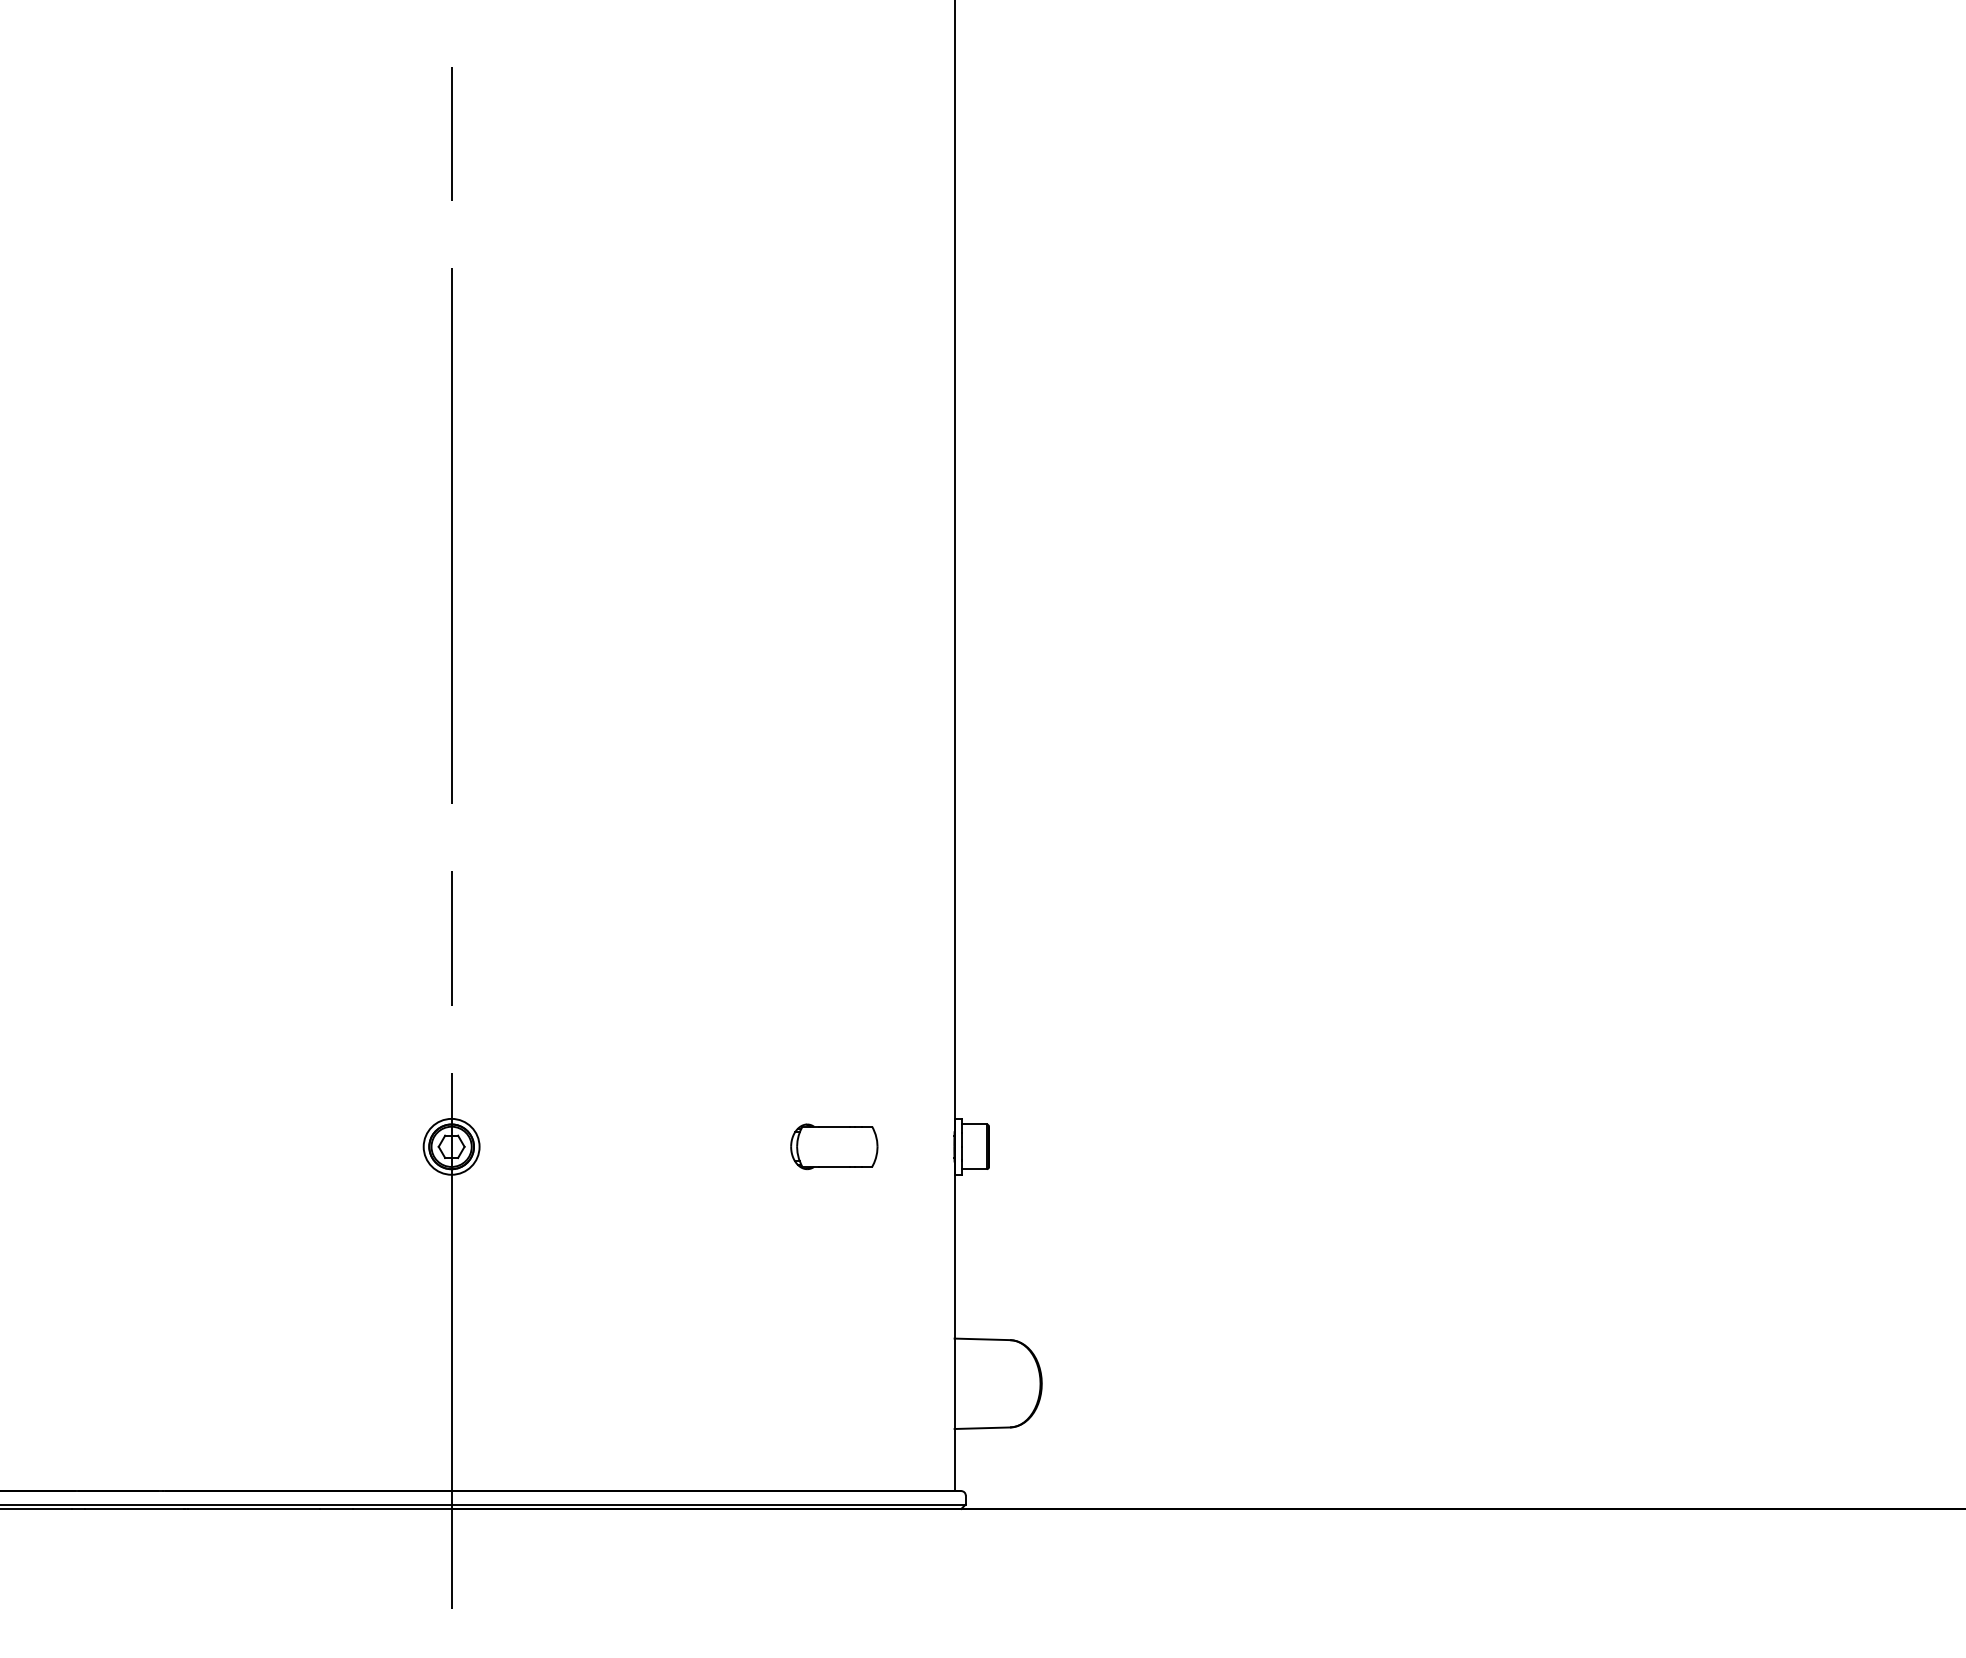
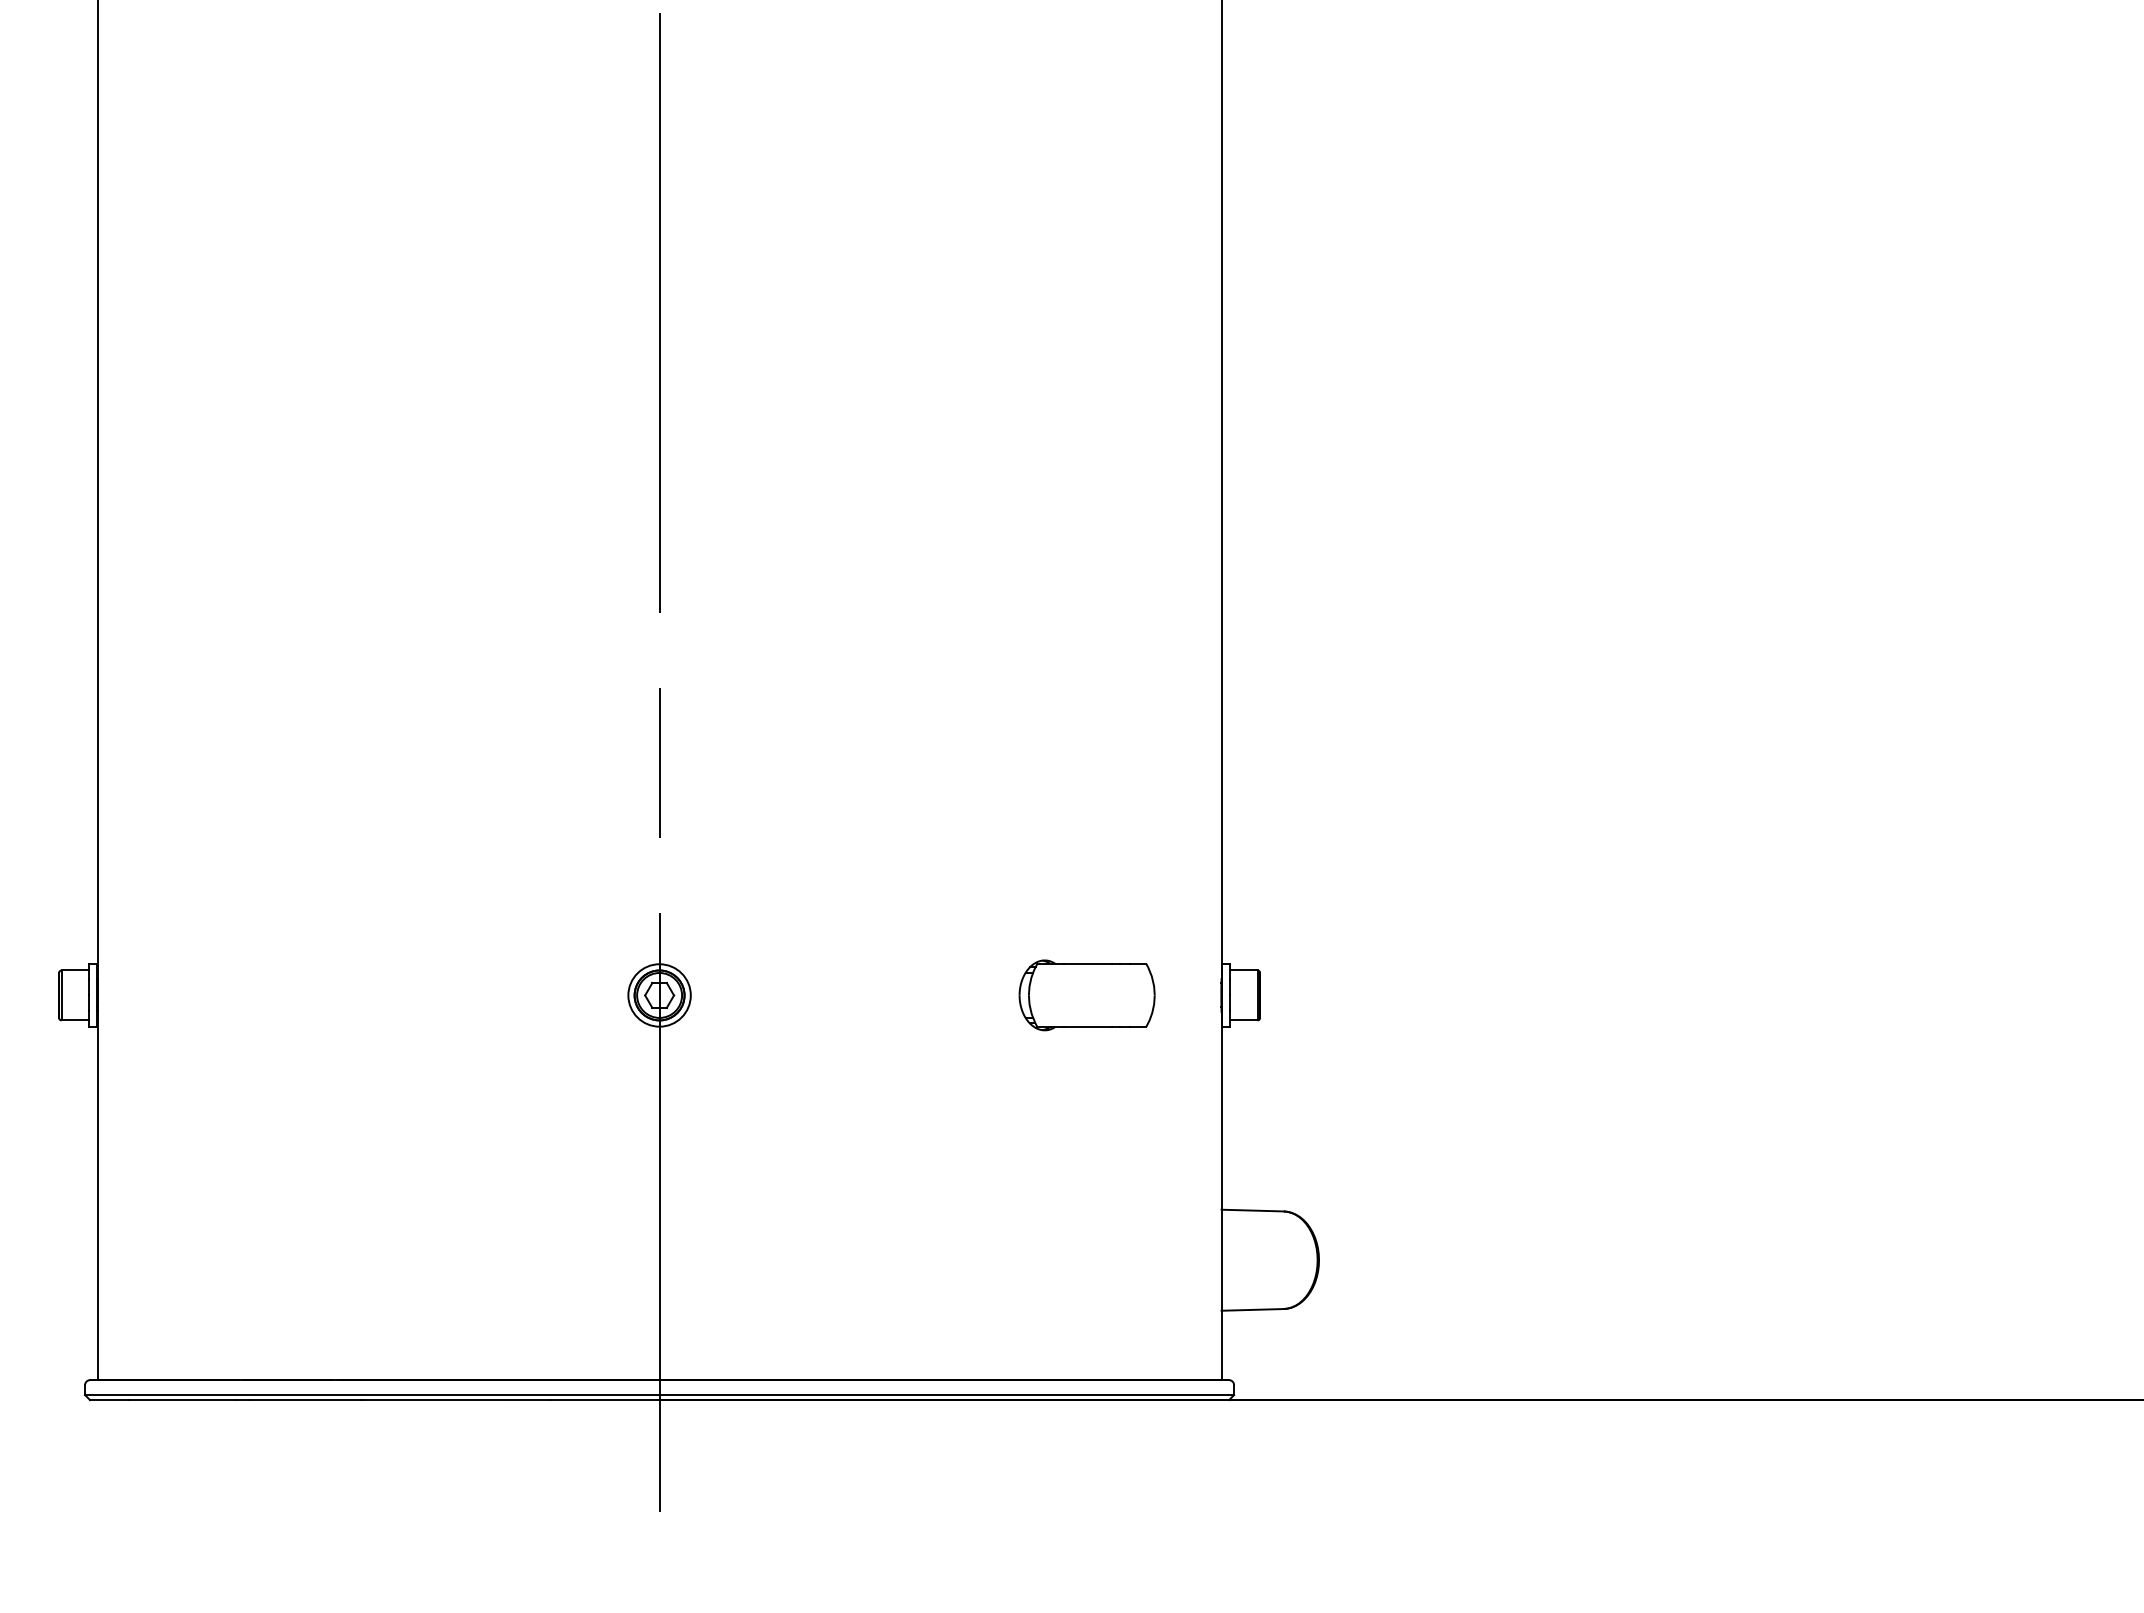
part: (834, 1146) -> (1087, 995), size x1.4

